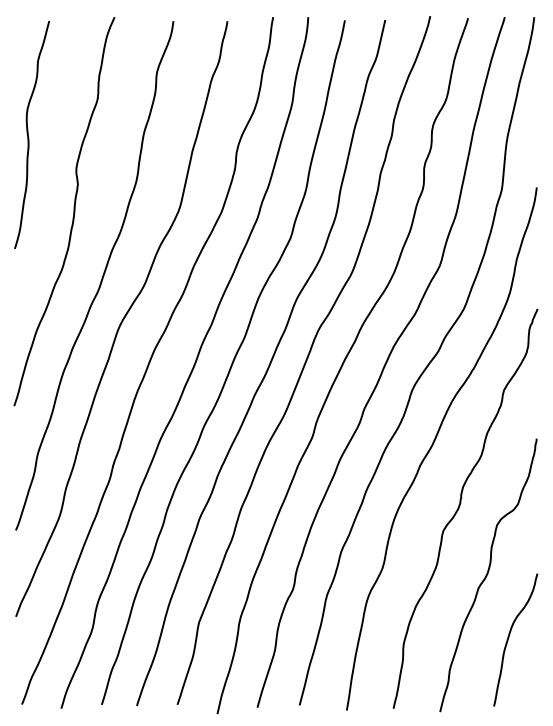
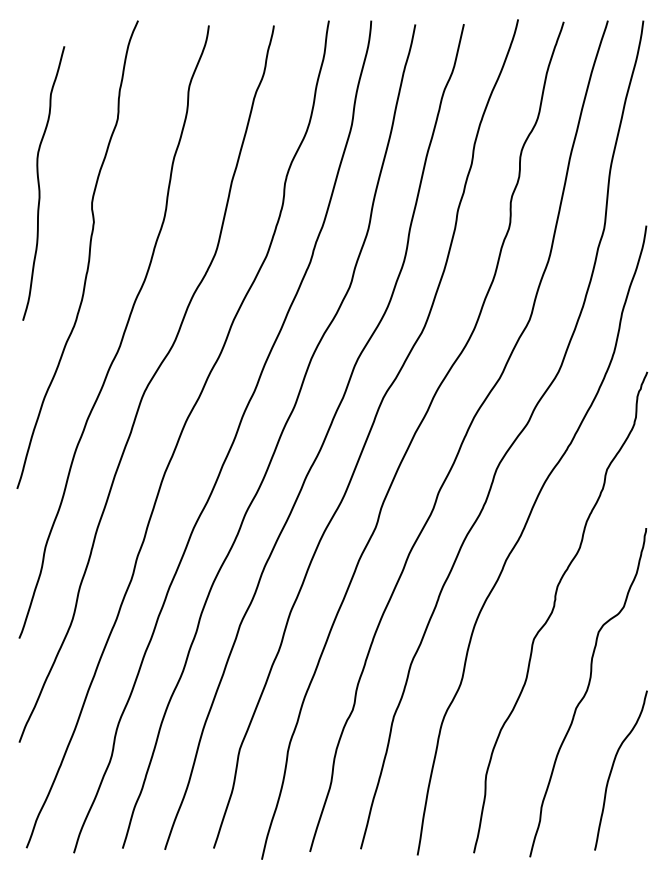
curve: (28, 135) -> (39, 183), moved

